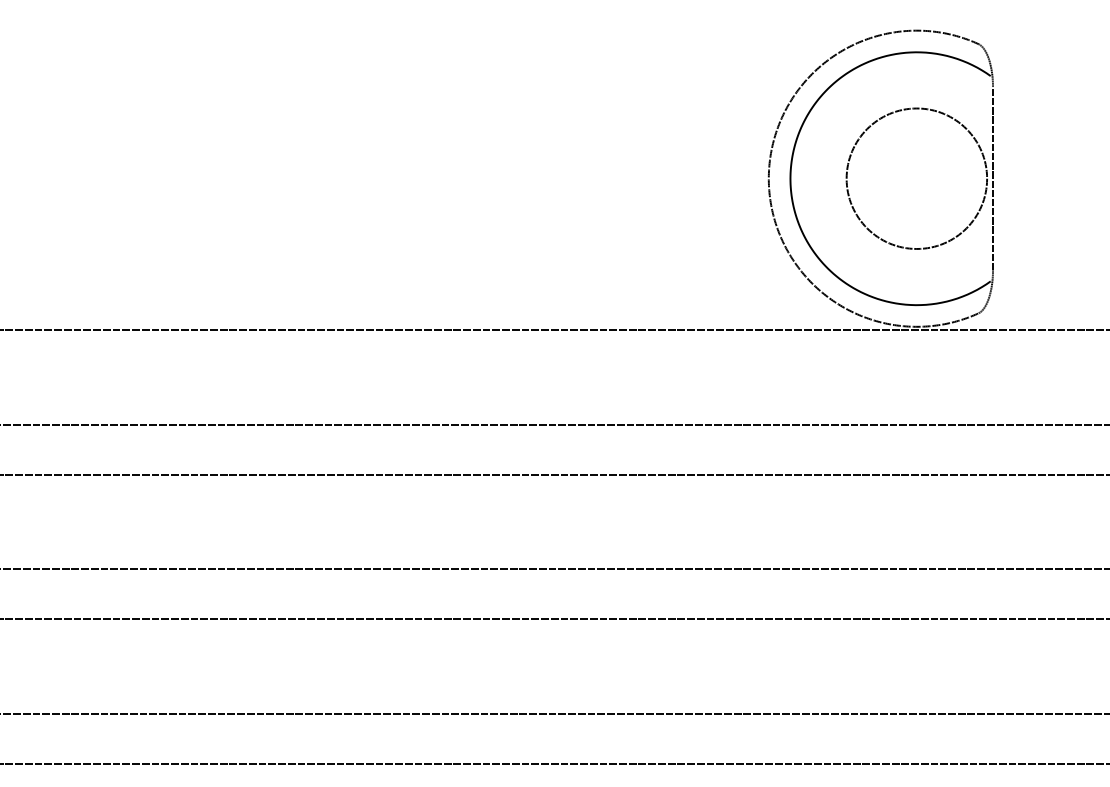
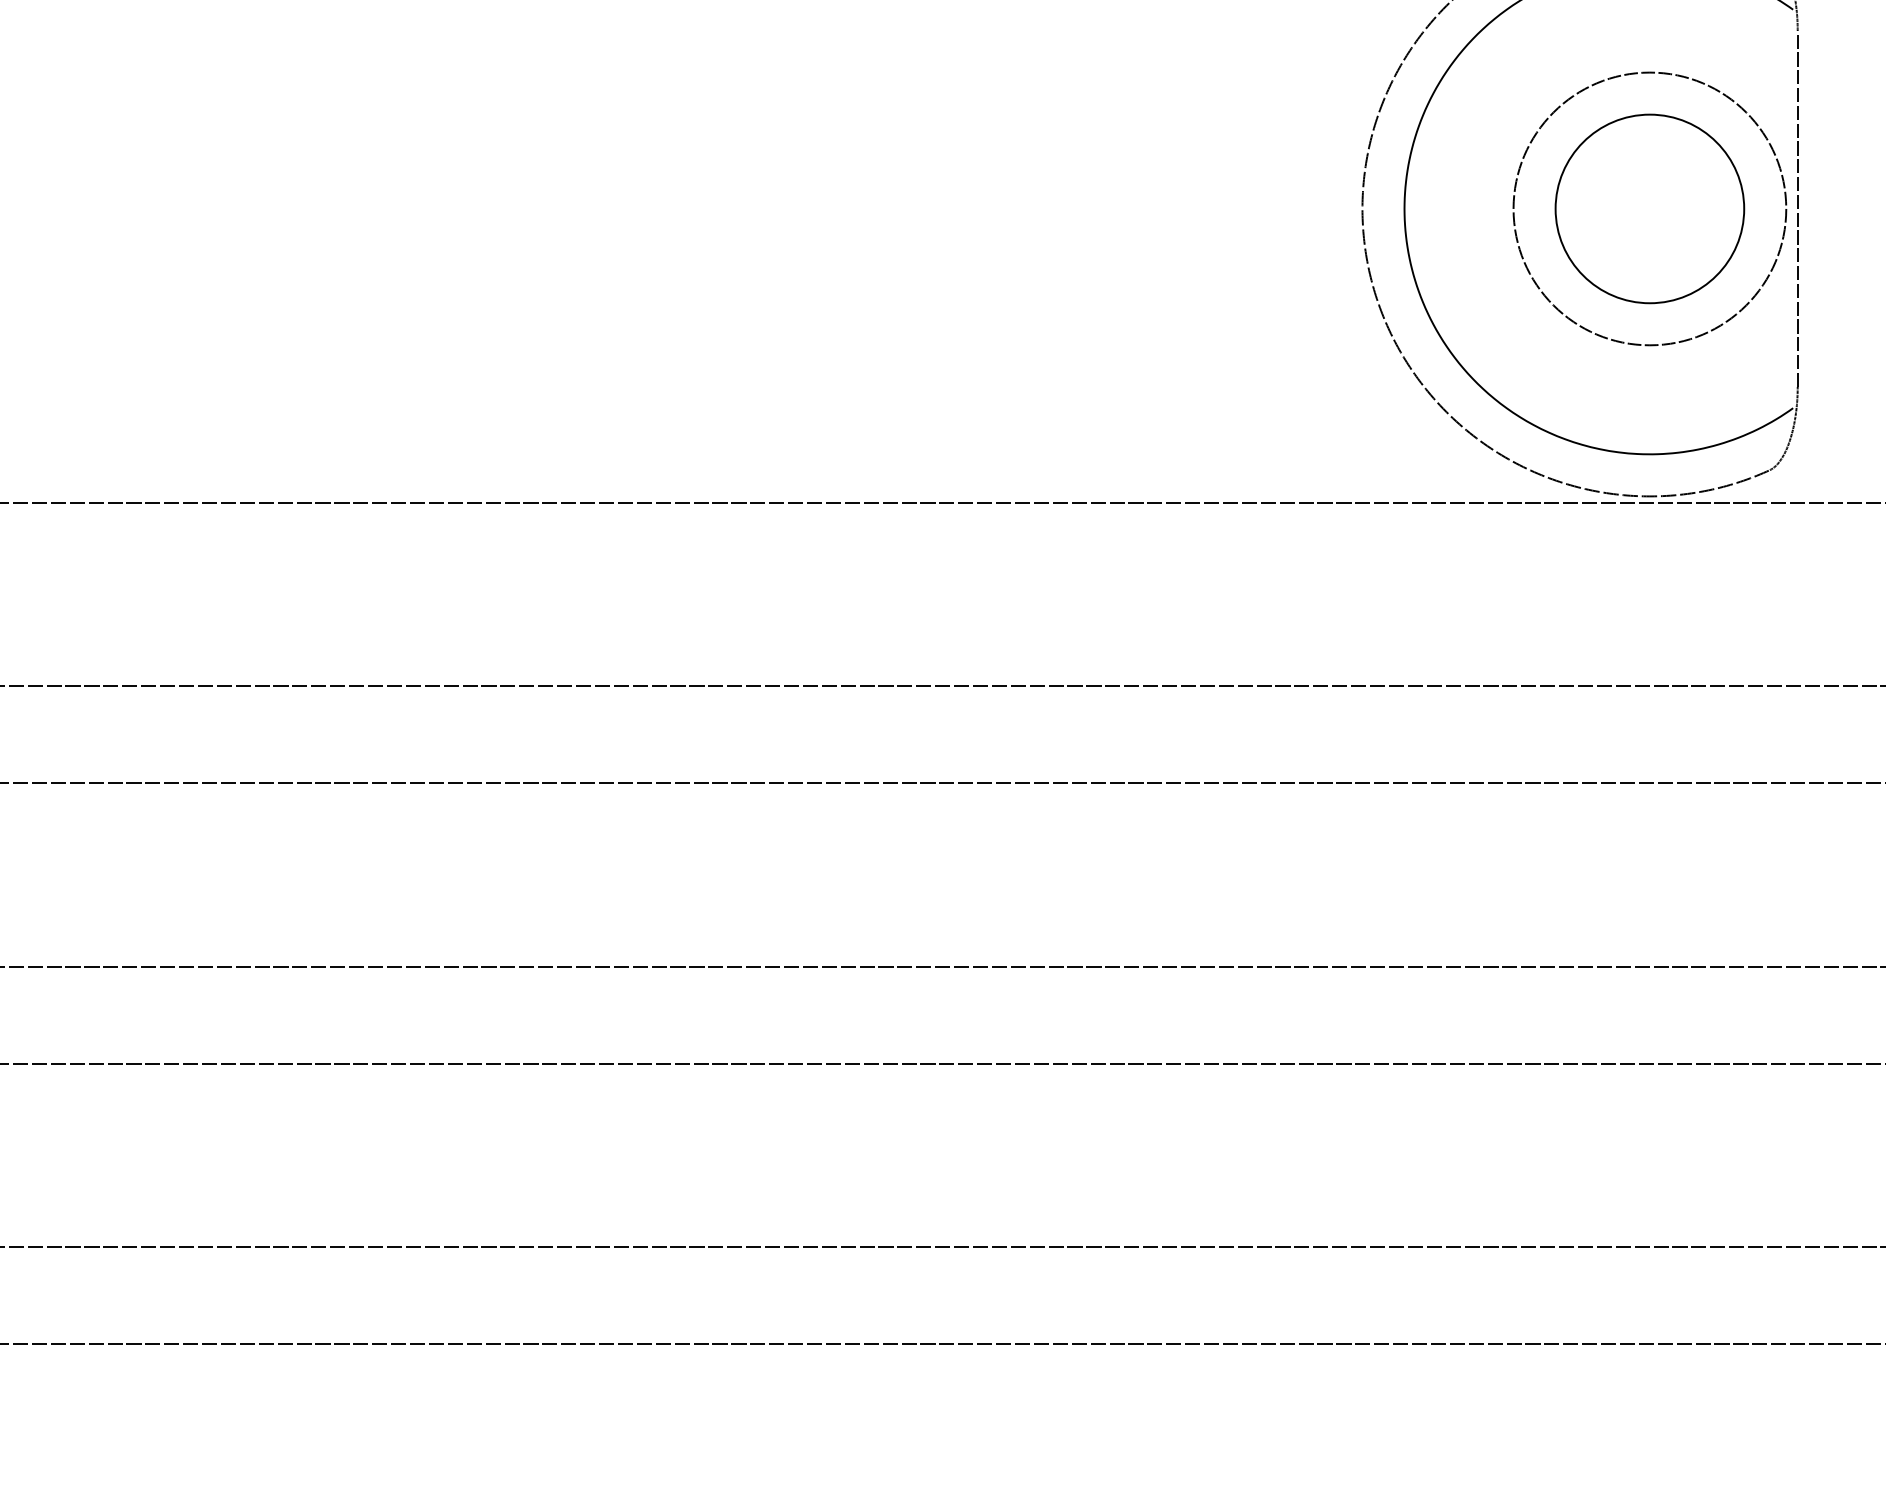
circle: (916, 178) -> (1649, 208), added

